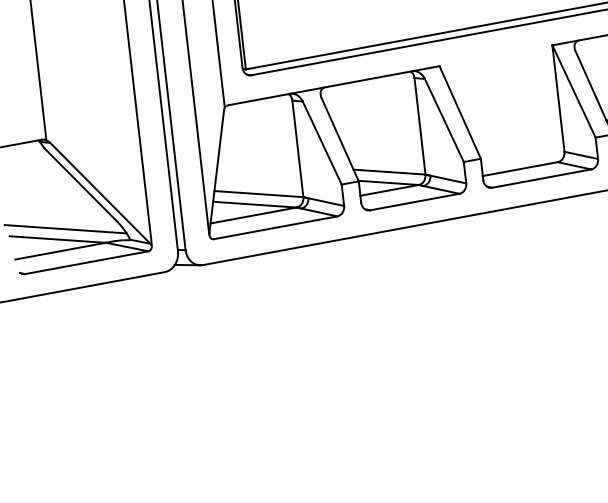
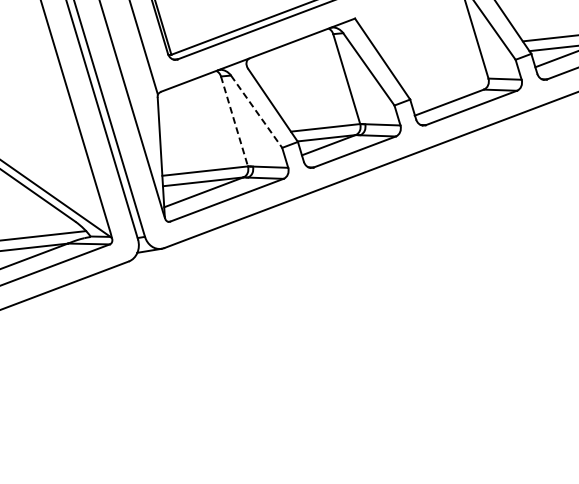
line: (322, 143) -> (256, 112), solid -> dashed
line: (297, 148) -> (234, 121), solid -> dashed

